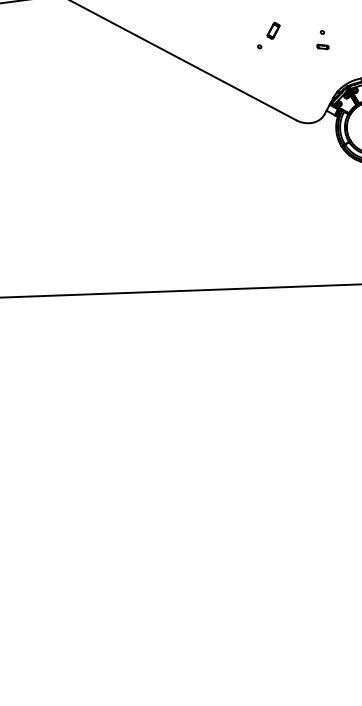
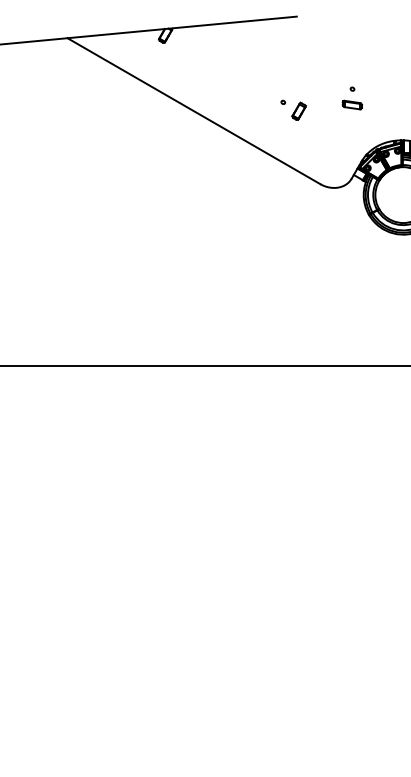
part: (272, 29) -> (298, 110), moved
part: (322, 46) -> (352, 104), size x1.67

